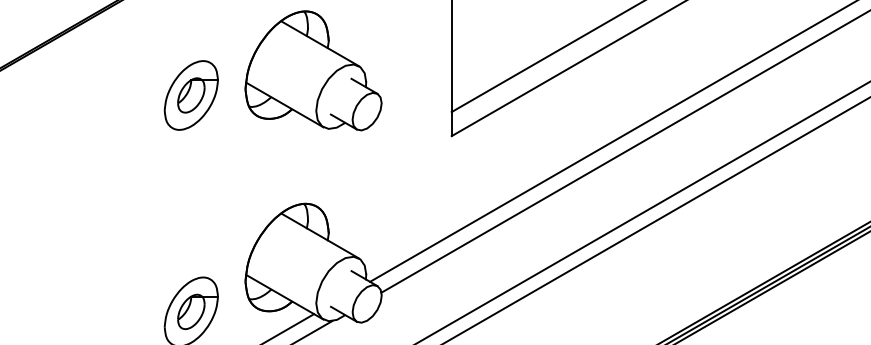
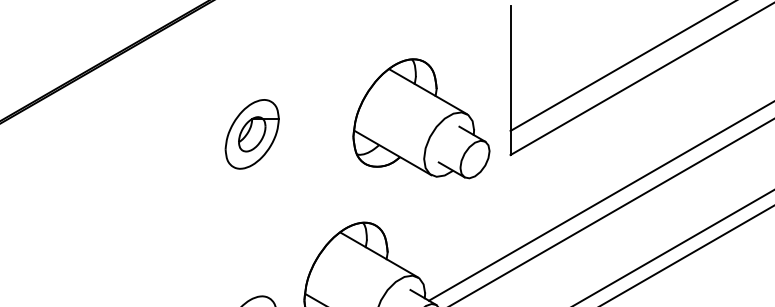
part: (313, 70) -> (421, 118), moved
part: (190, 95) -> (251, 134), moved

